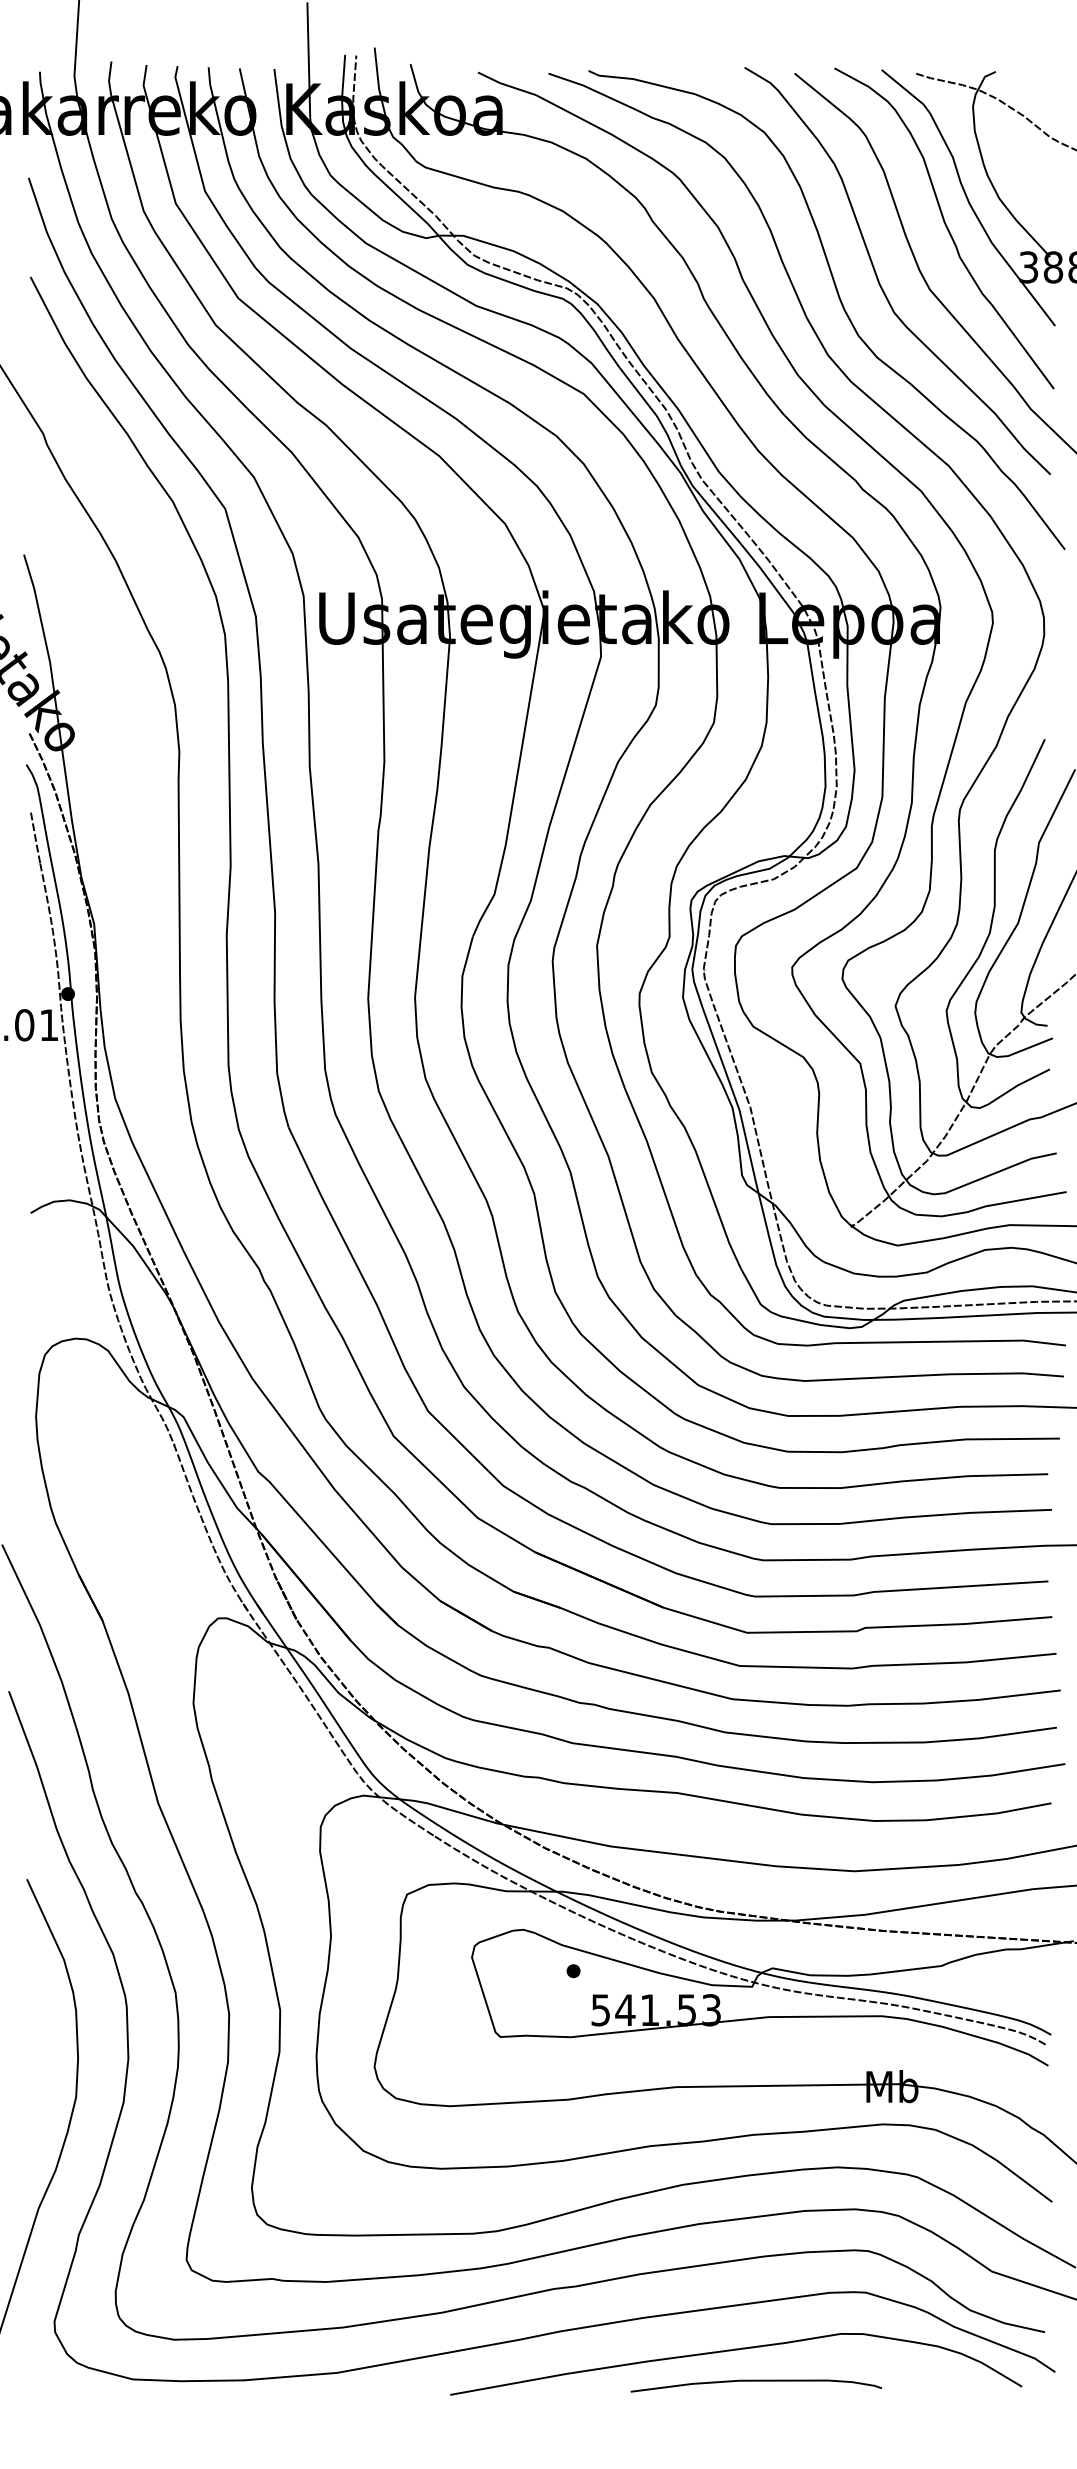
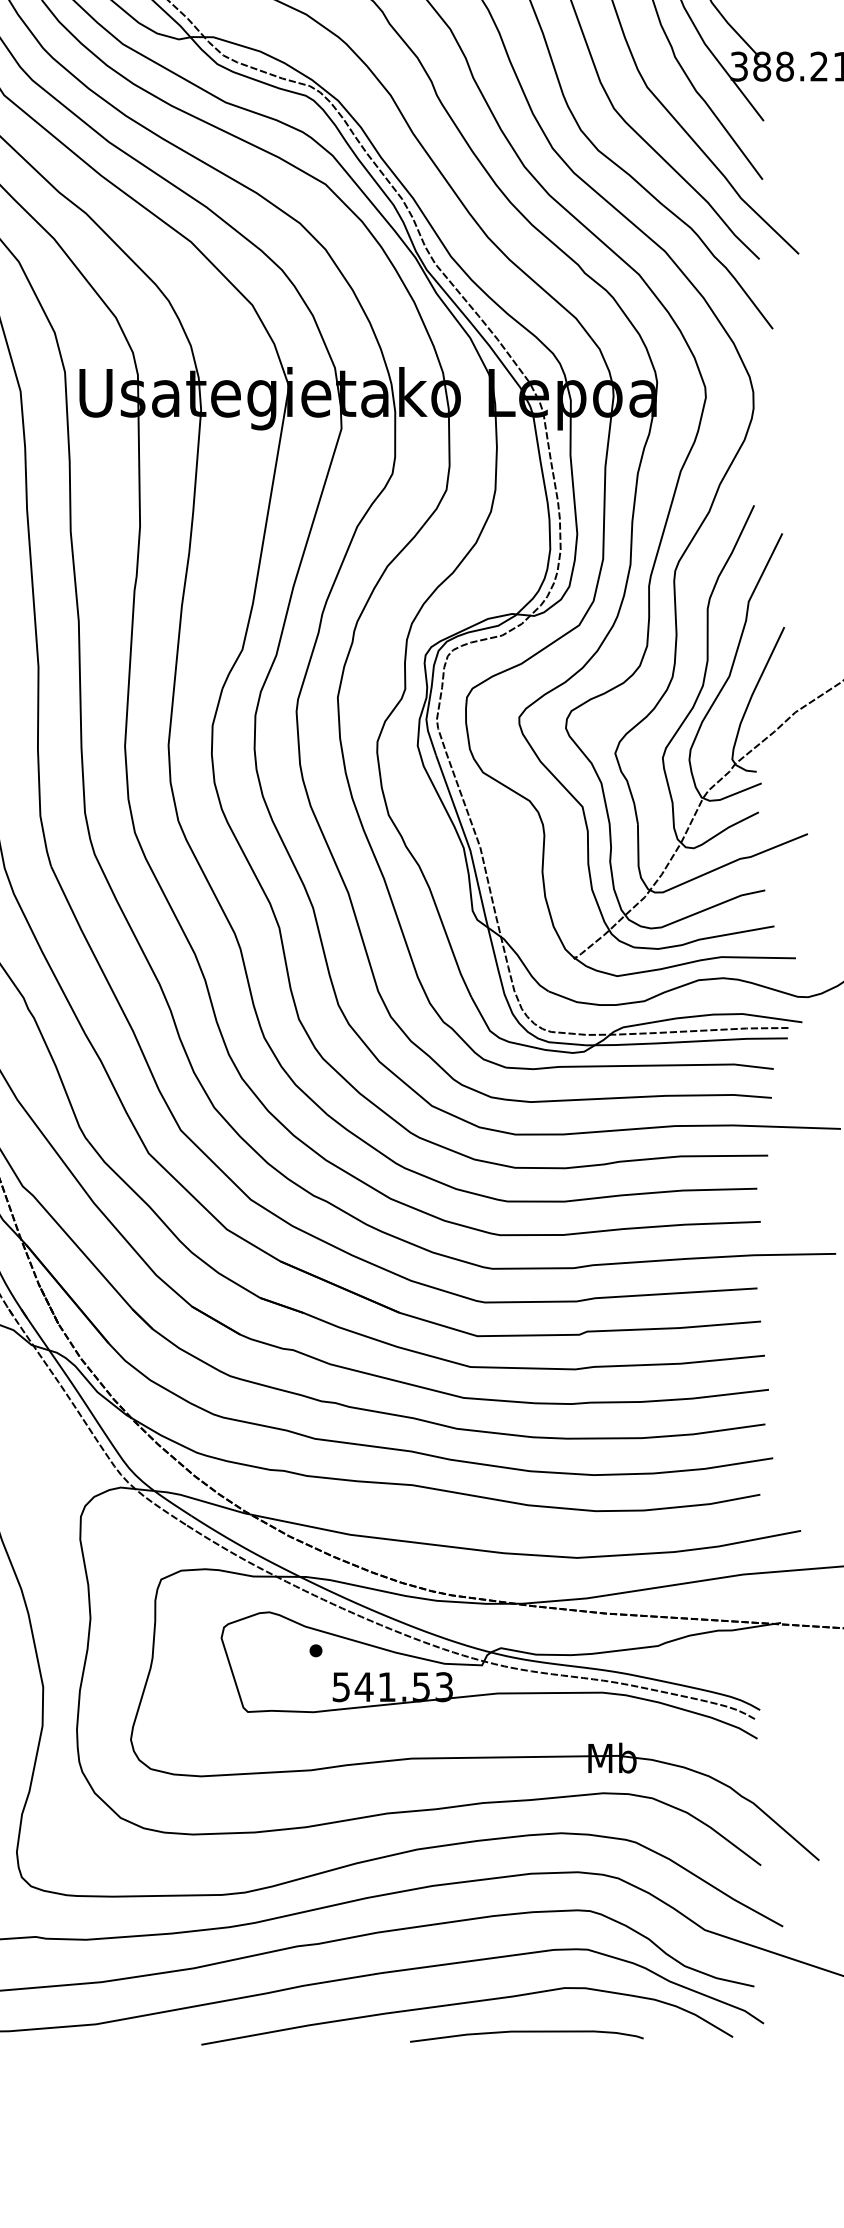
curve: (755, 2381) -> (526, 2032), moved

